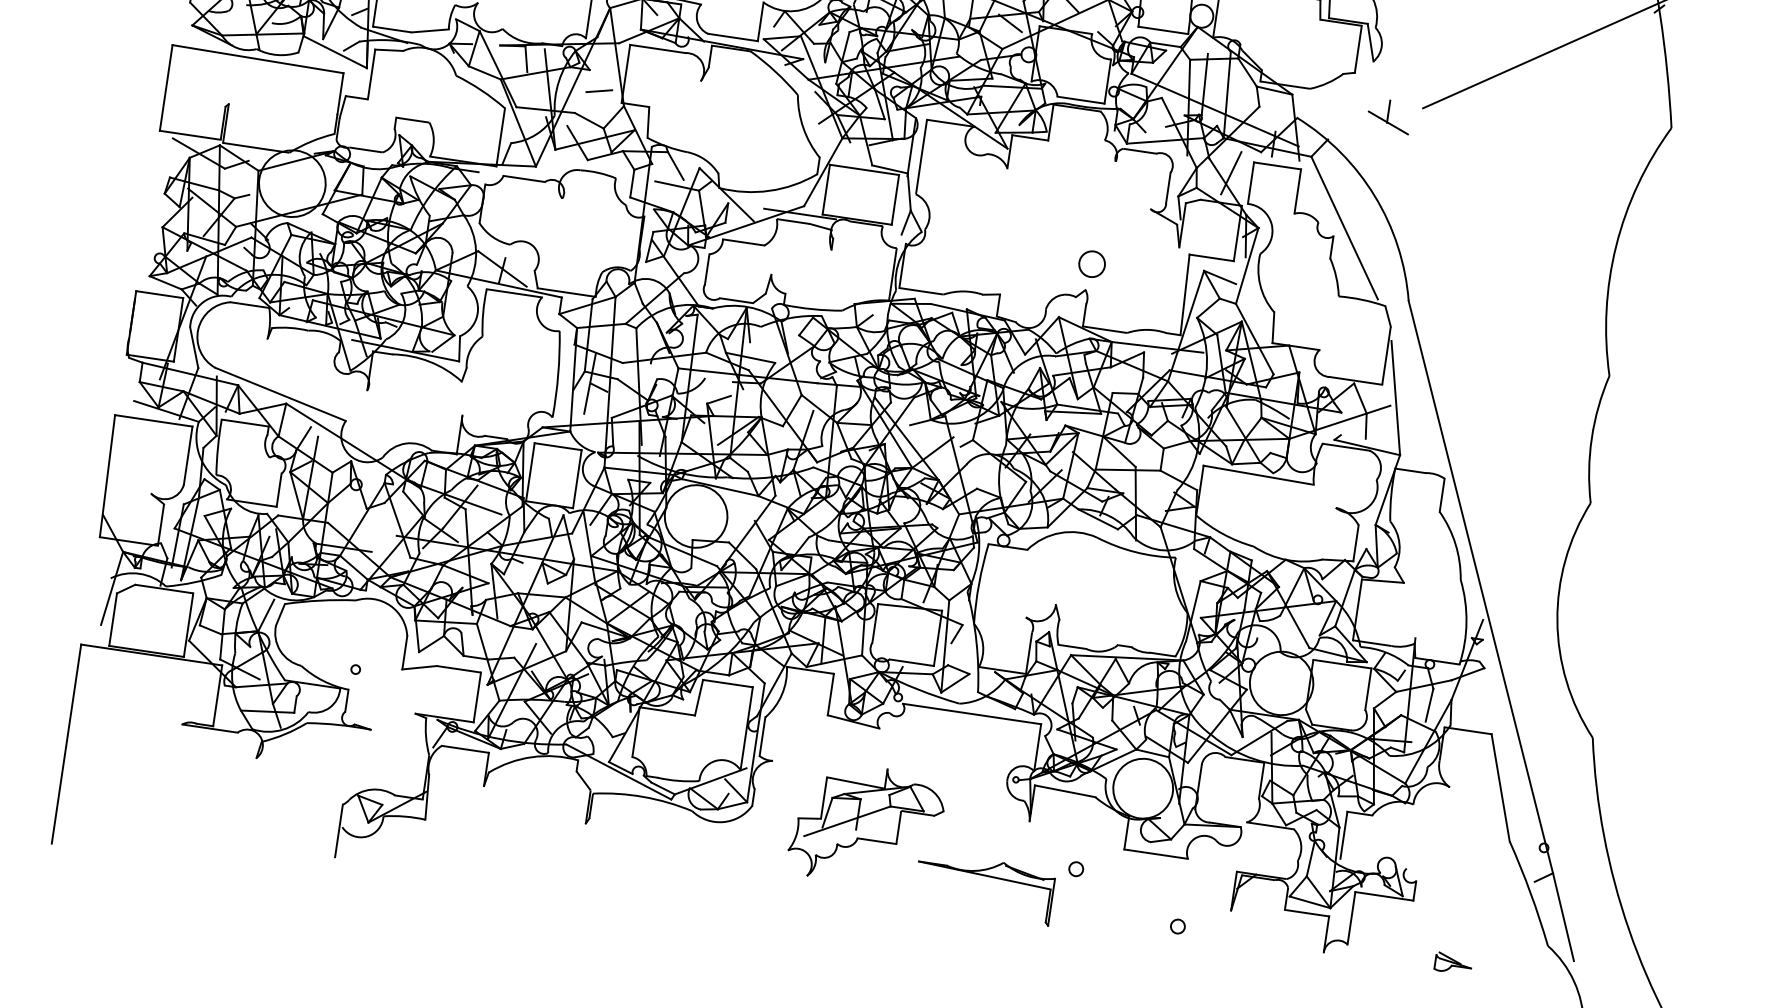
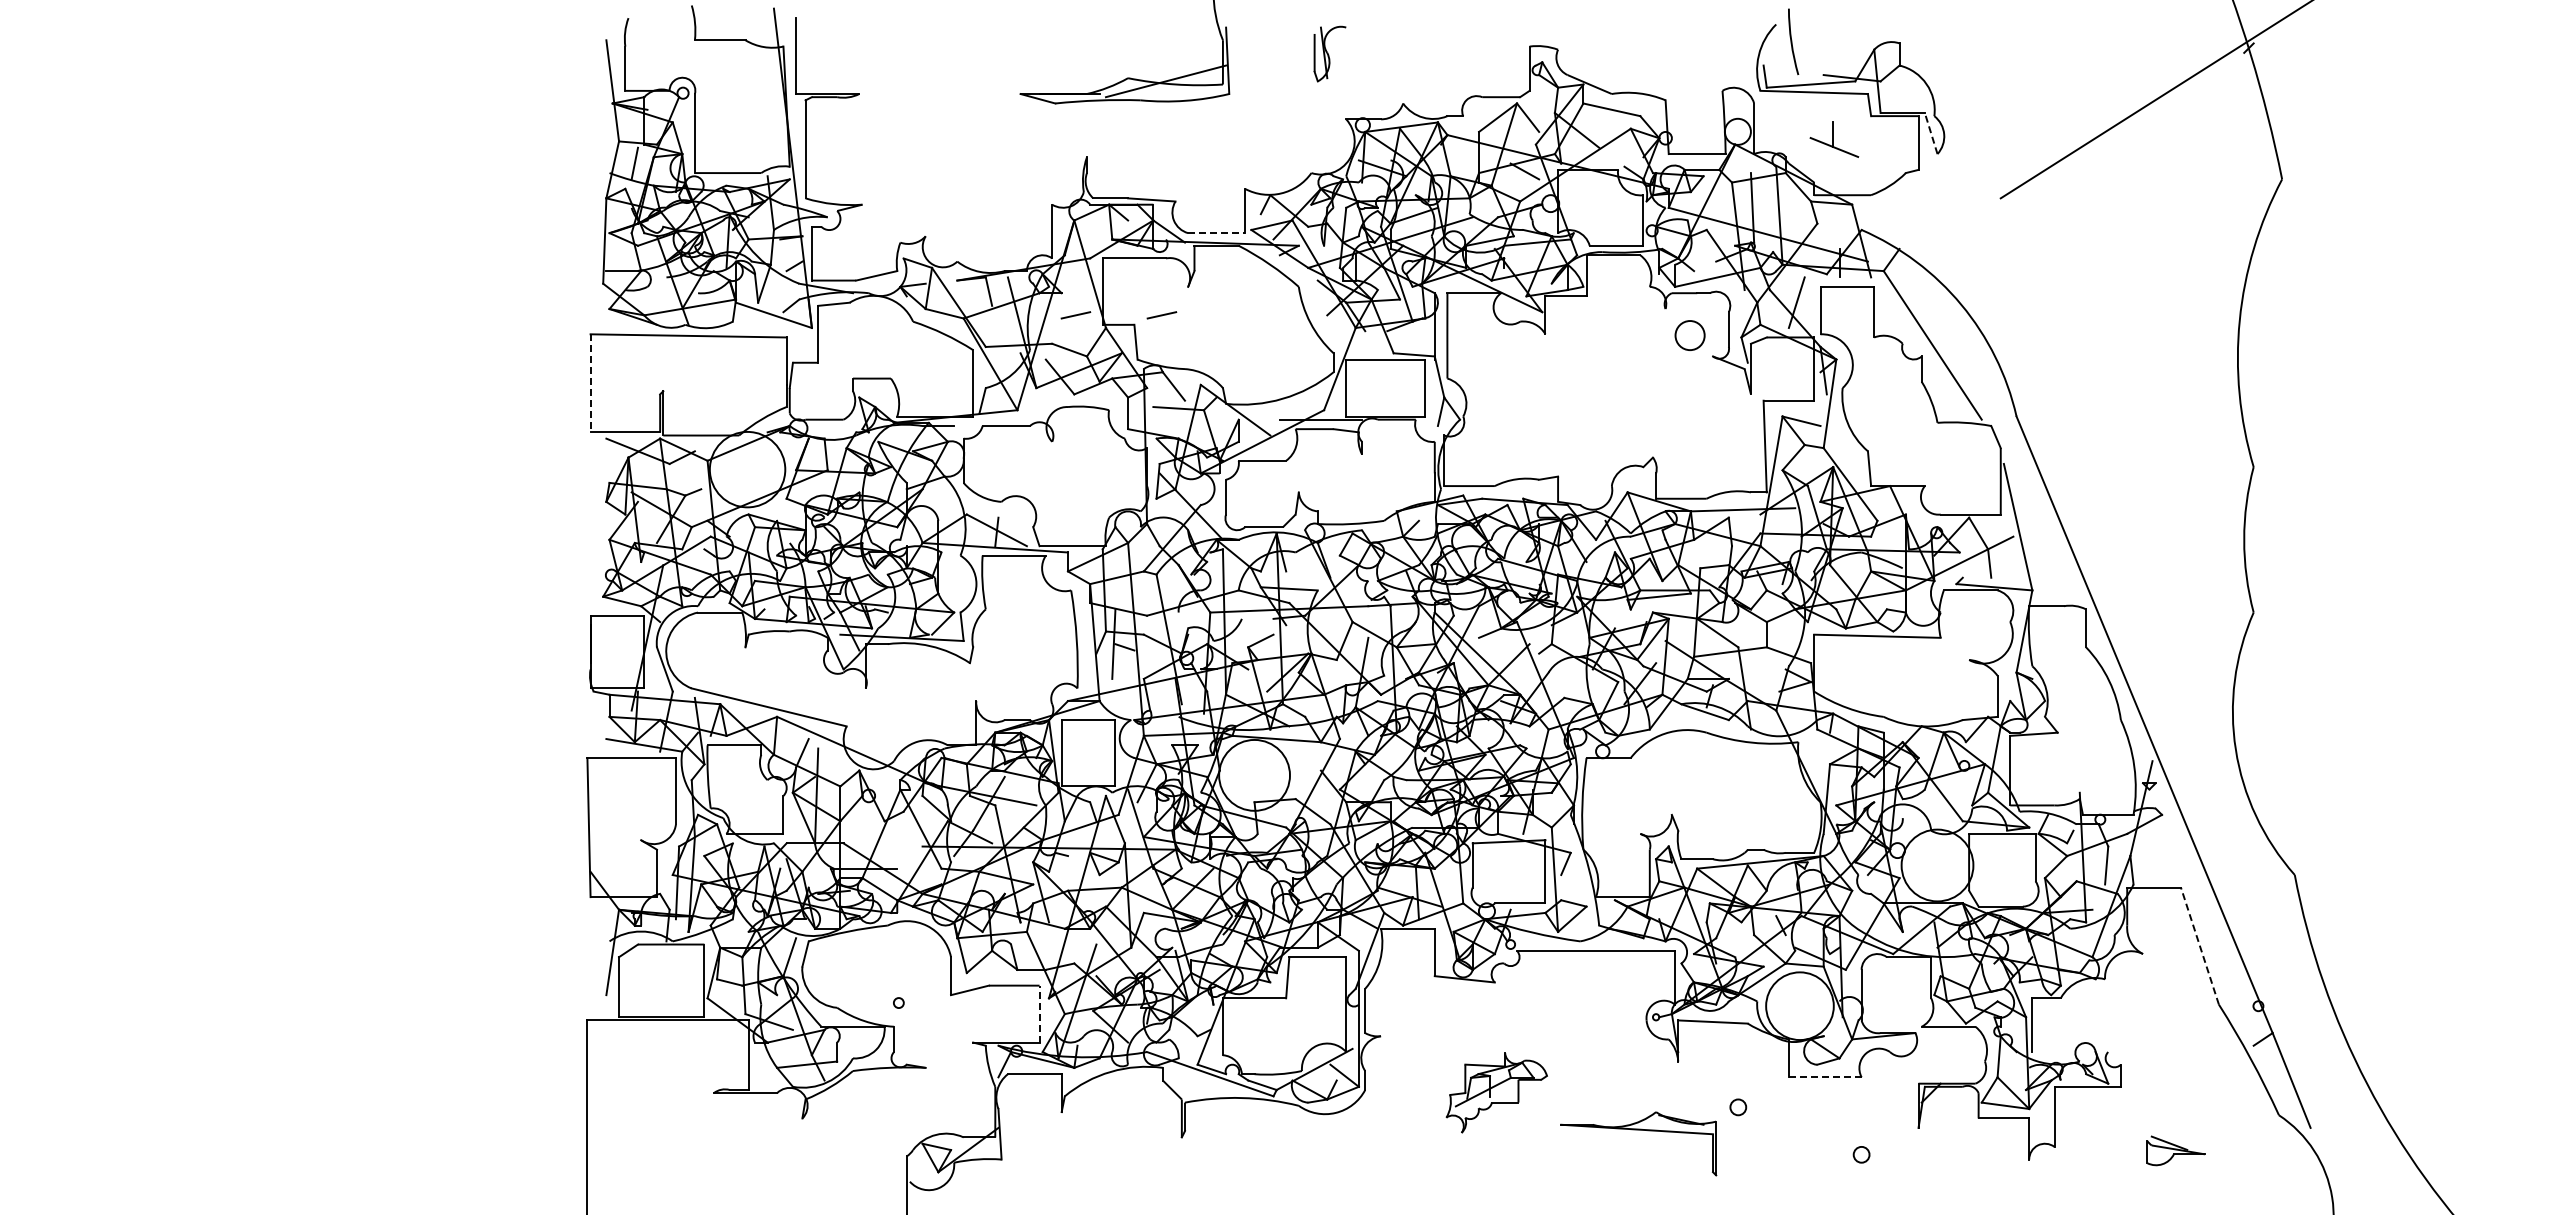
line: (733, 37) -> (1217, 233), solid -> dashed
line: (1370, 42) -> (1931, 133), solid -> dashed
line: (166, 88) -> (590, 383), solid -> dashed
line: (674, 102) -> (1161, 315), added
part: (1389, 116) -> (1834, 139), moved
circle: (1091, 264) -> (1689, 335), moved
line: (477, 696) -> (1039, 1013), solid -> dashed
line: (1500, 787) -> (2199, 945), solid -> dashed
part: (866, 824) -> (1496, 1092), size x0.6
line: (1155, 854) -> (1824, 1077), solid -> dashed
part: (1453, 963) -> (2176, 1150), size x1.4

